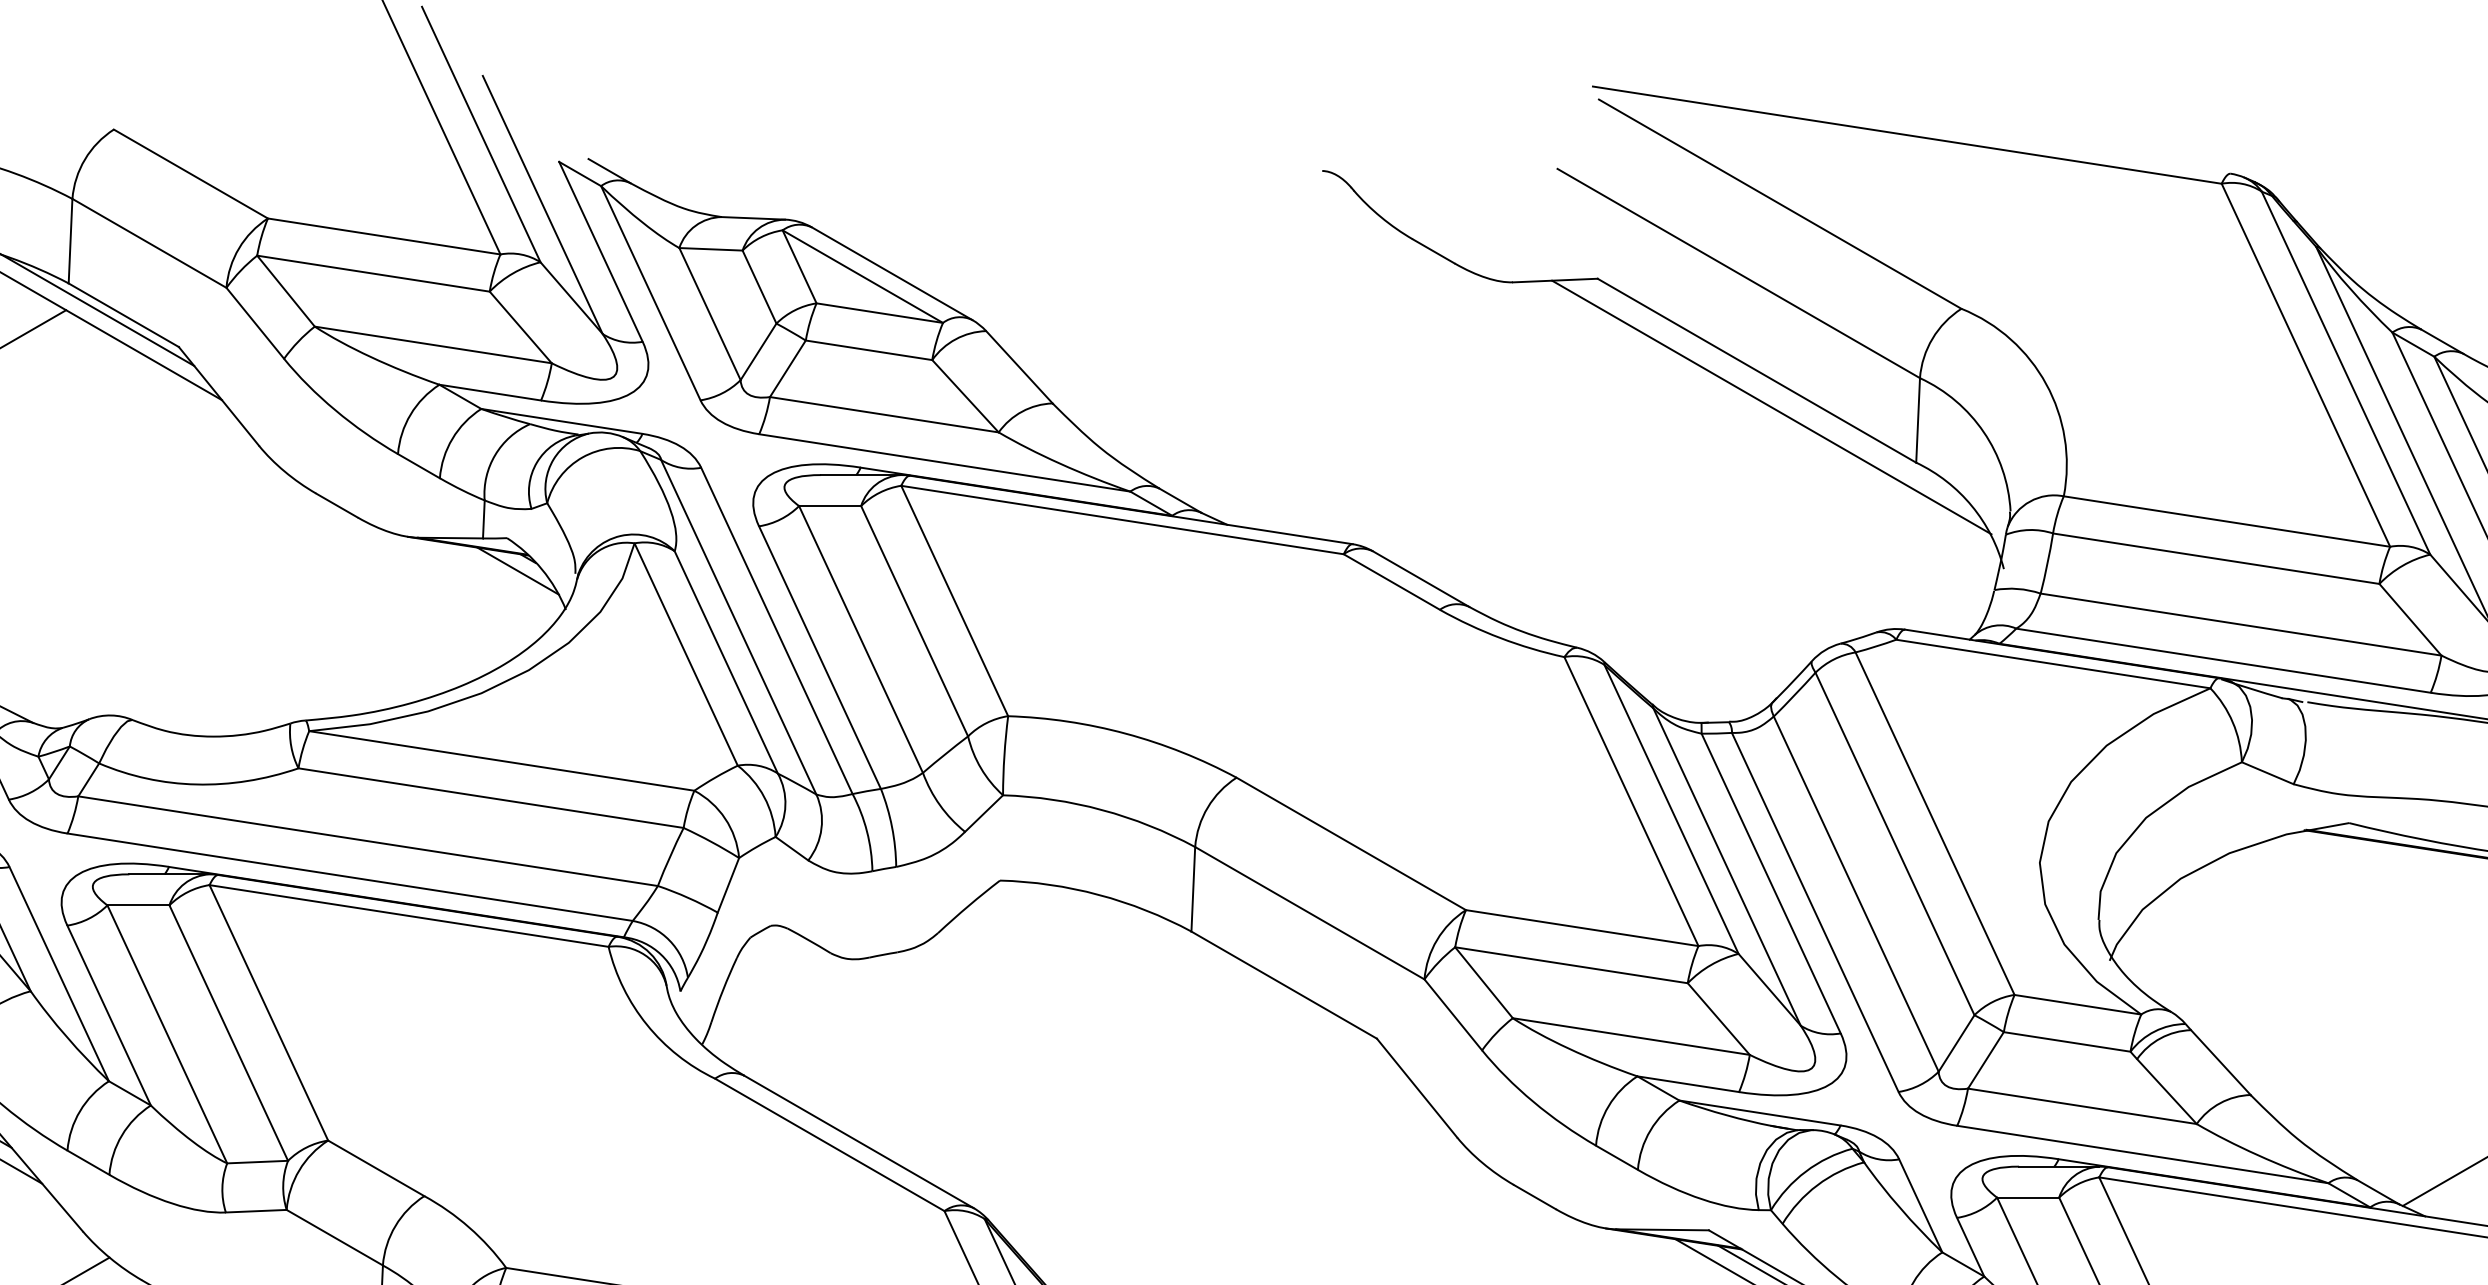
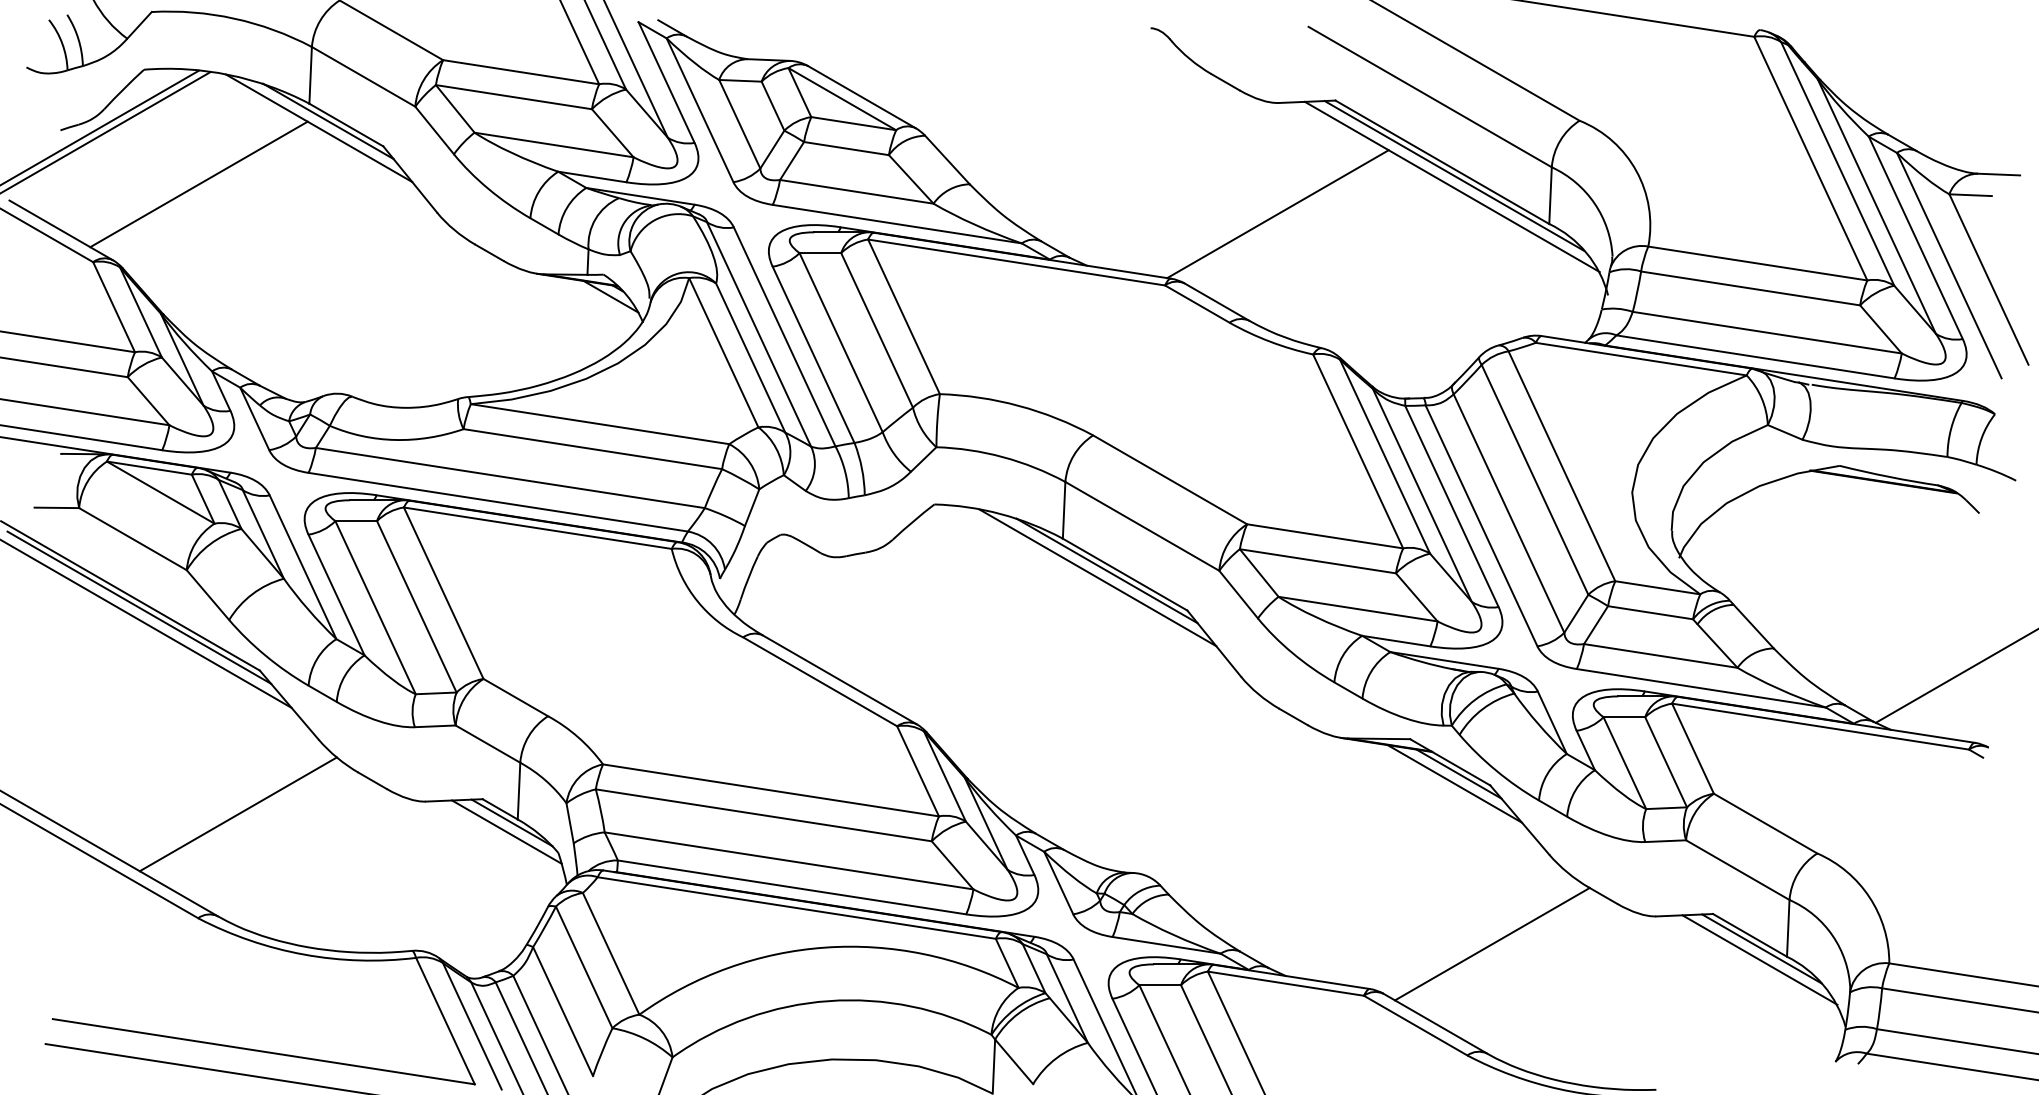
line: (1774, 390) -> (1454, 175), added
line: (1511, 448) -> (1277, 214), added
line: (1256, 978) -> (1106, 570), added
line: (1243, 989) -> (1097, 577), added

